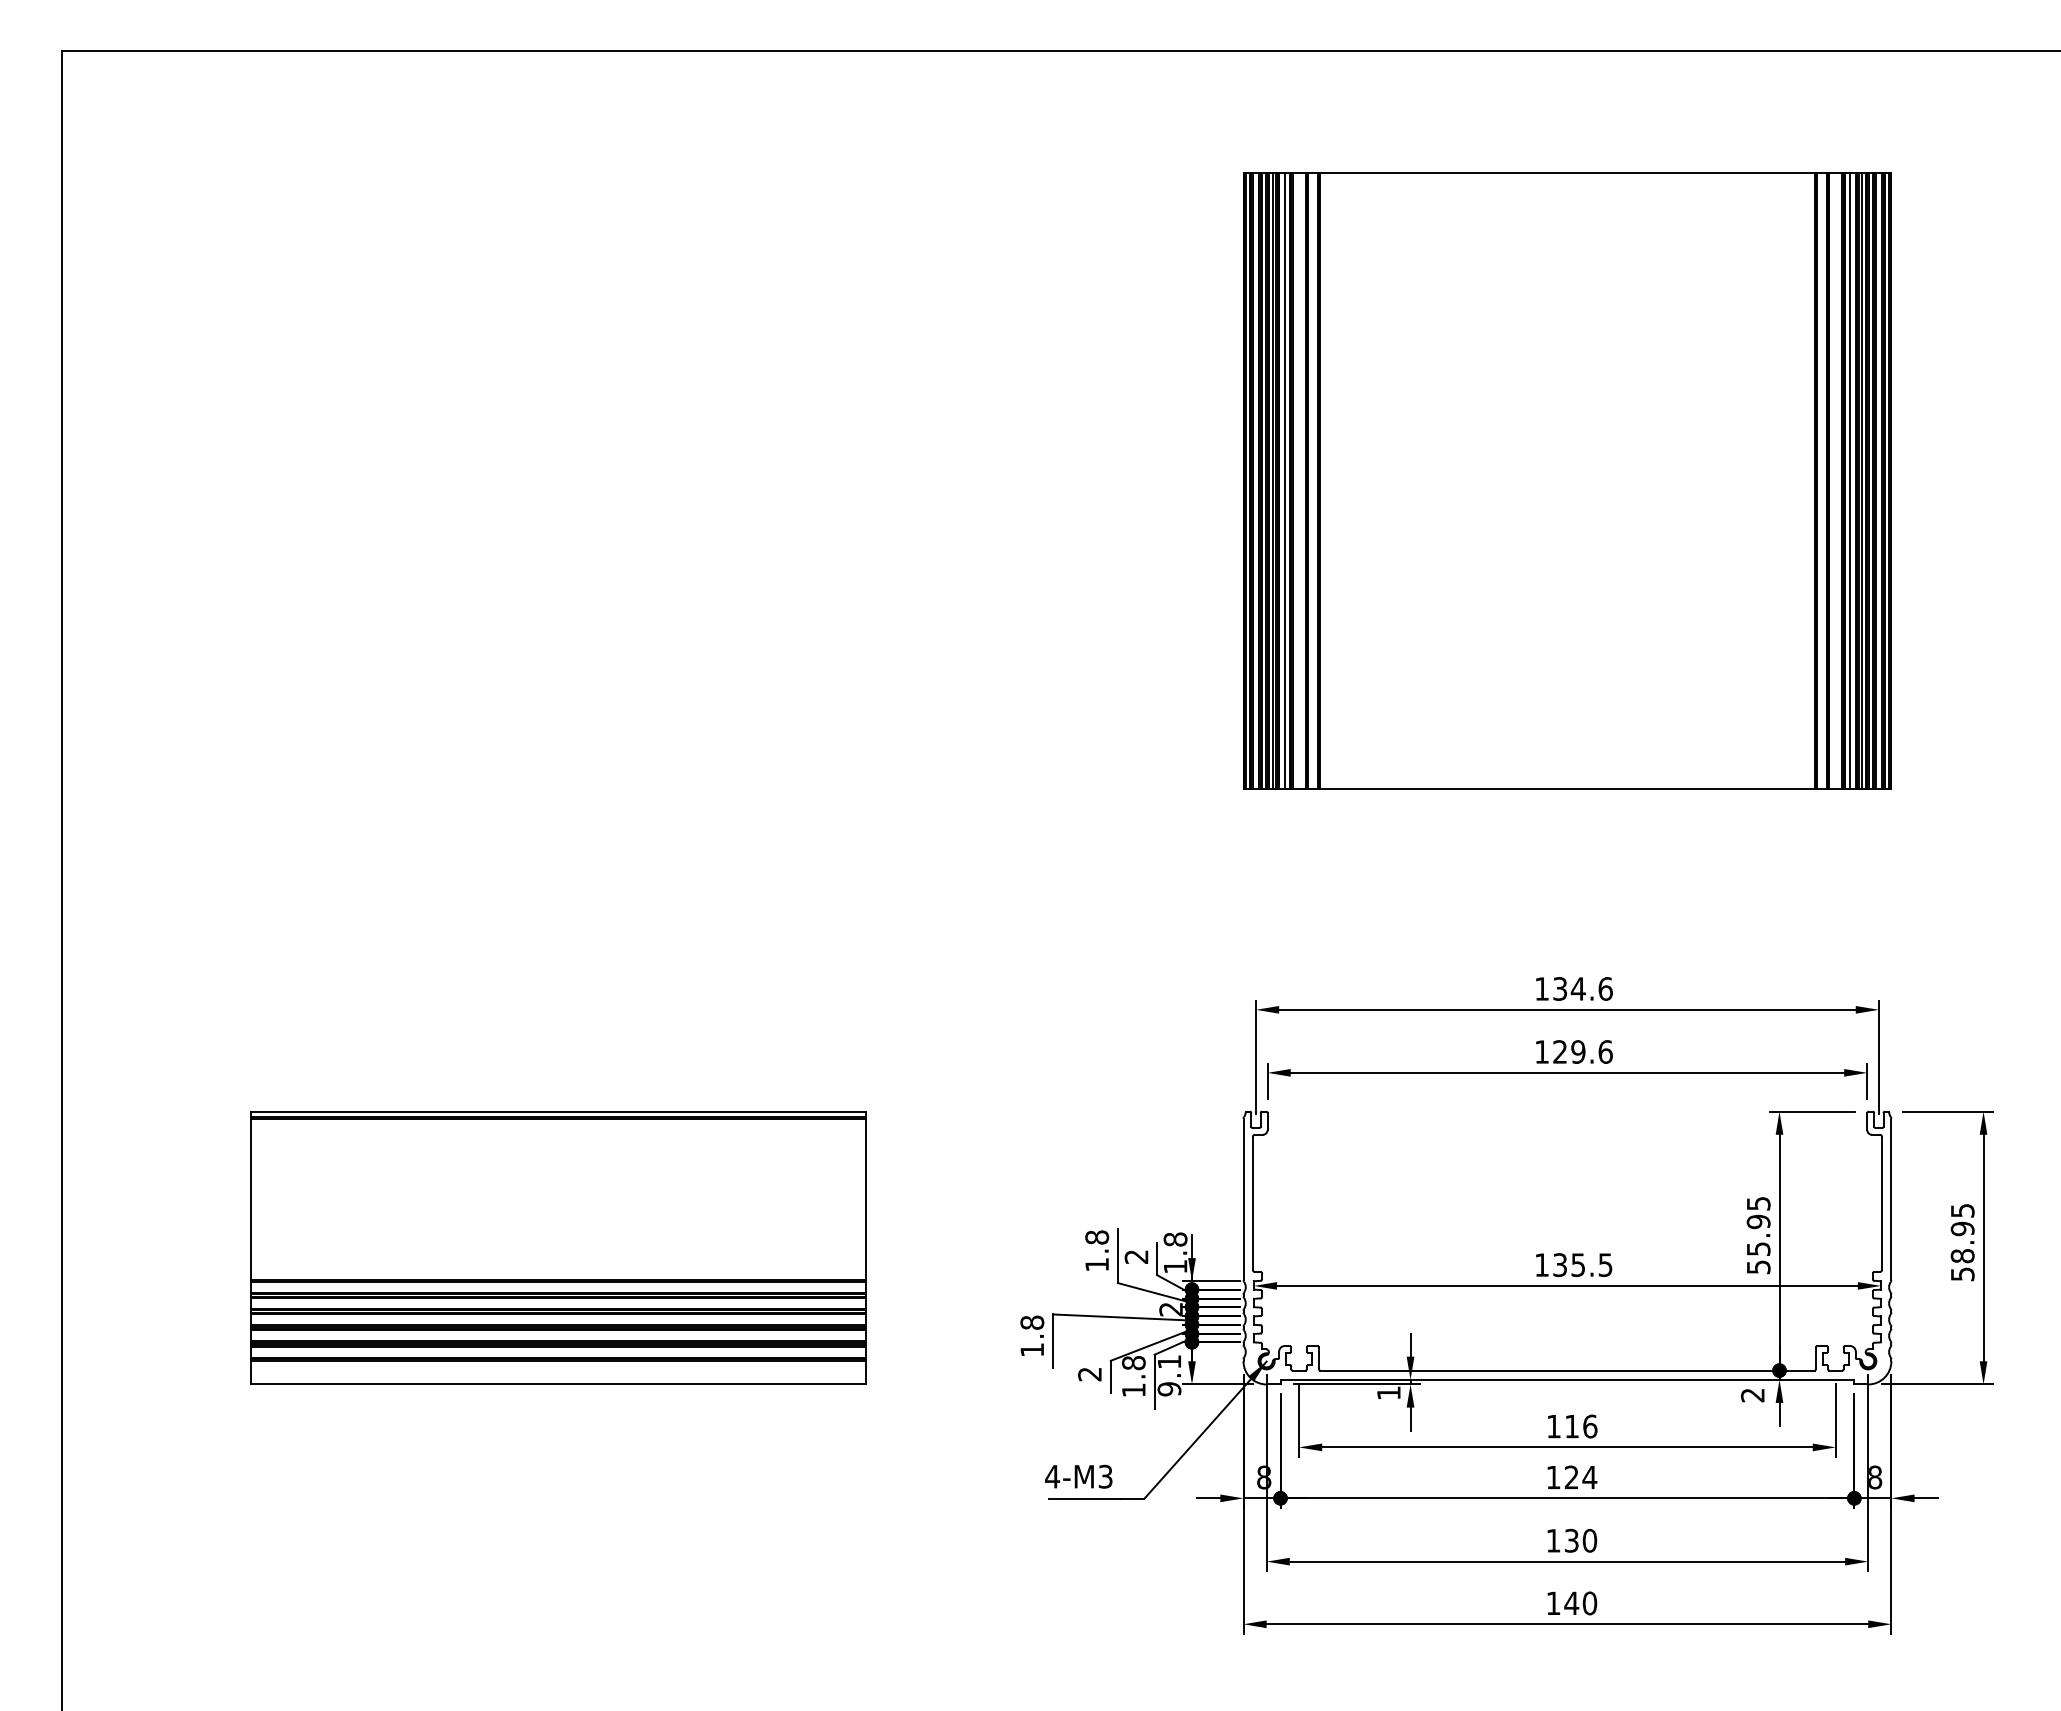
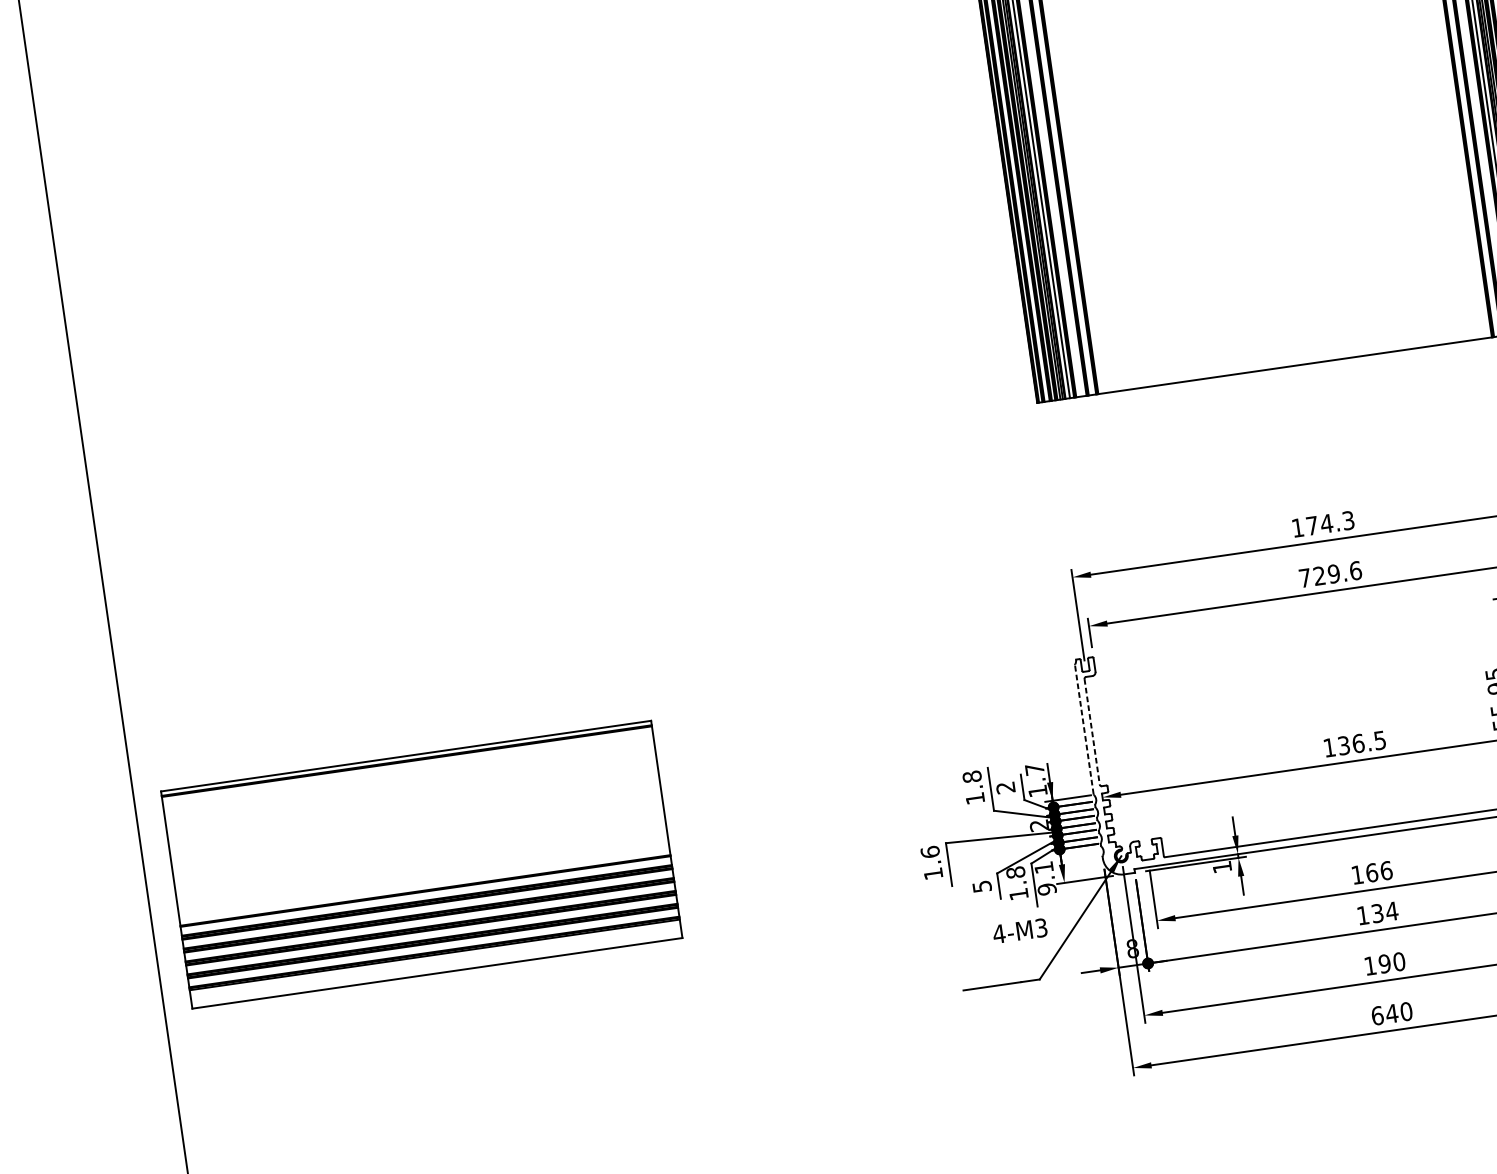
text: (1582, 988) -> (1330, 522), 134.6 -> 174.3
text: (1541, 1051) -> (1304, 577), 129.6 -> 729.6
line: (1243, 1199) -> (1084, 729), solid -> dashed
line: (1252, 1203) -> (1091, 731), solid -> dashed
text: (1175, 1239) -> (1034, 769), 1.8 -> 1.7
part: (558, 1247) -> (421, 864), moved
text: (1578, 1264) -> (1358, 743), 135.5 -> 136.5
text: (1032, 1322) -> (930, 851), 1.8 -> 1.6
text: (1089, 1374) -> (981, 886), 2 -> 5
text: (1572, 1426) -> (1372, 872), 116 -> 166
text: (1078, 1476) -> (1019, 930), moved
text: (1571, 1477) -> (1377, 913), 124 -> 134
text: (1571, 1540) -> (1384, 963), 130 -> 190
text: (1553, 1603) -> (1377, 1015), 140 -> 640

